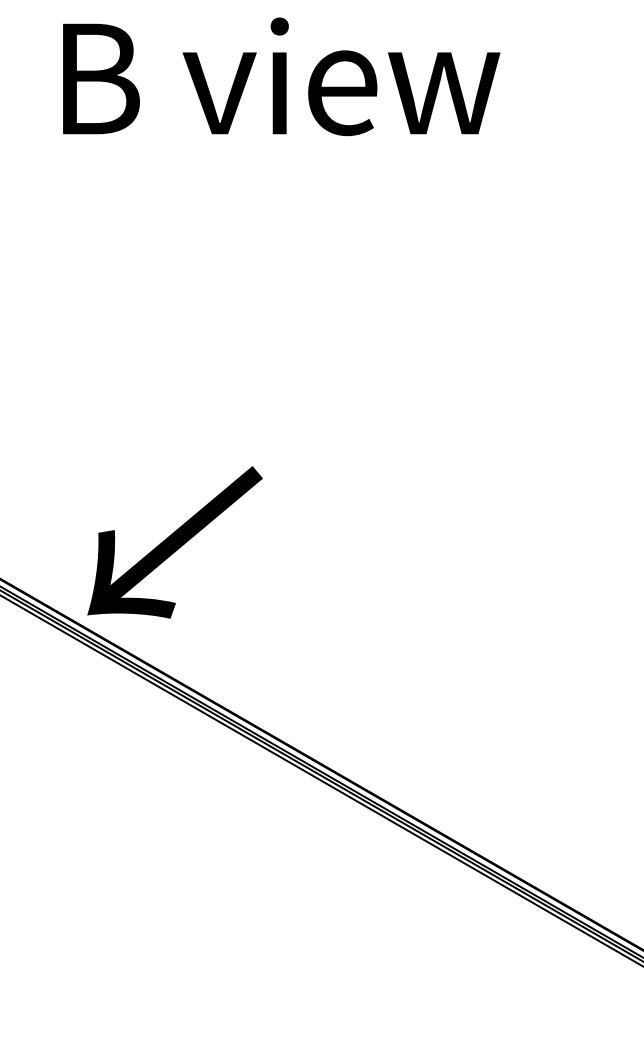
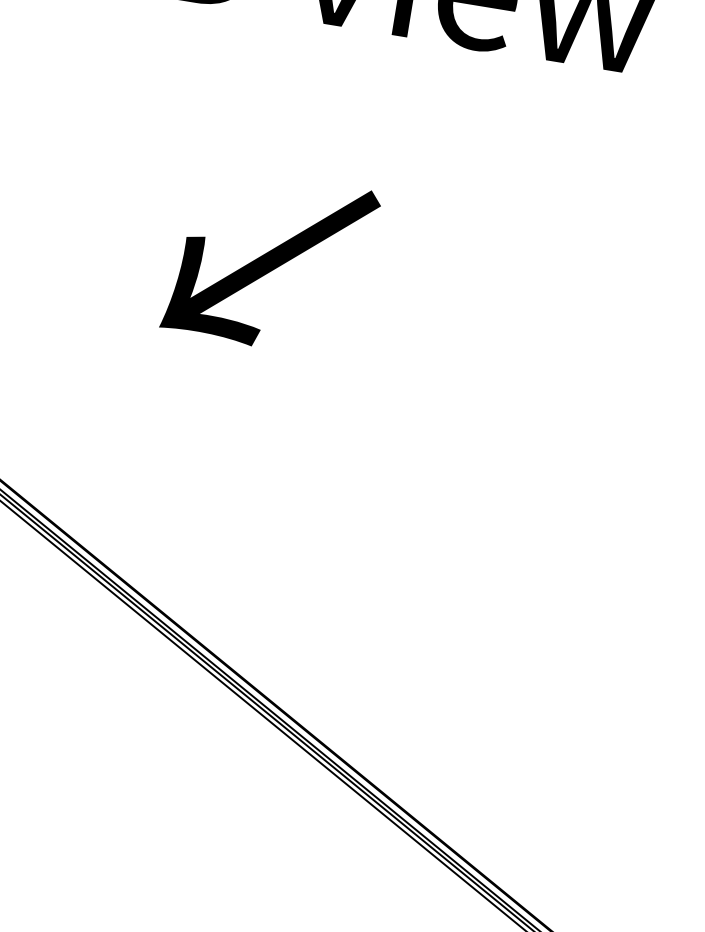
text: (174, 542) -> (270, 261), moved

